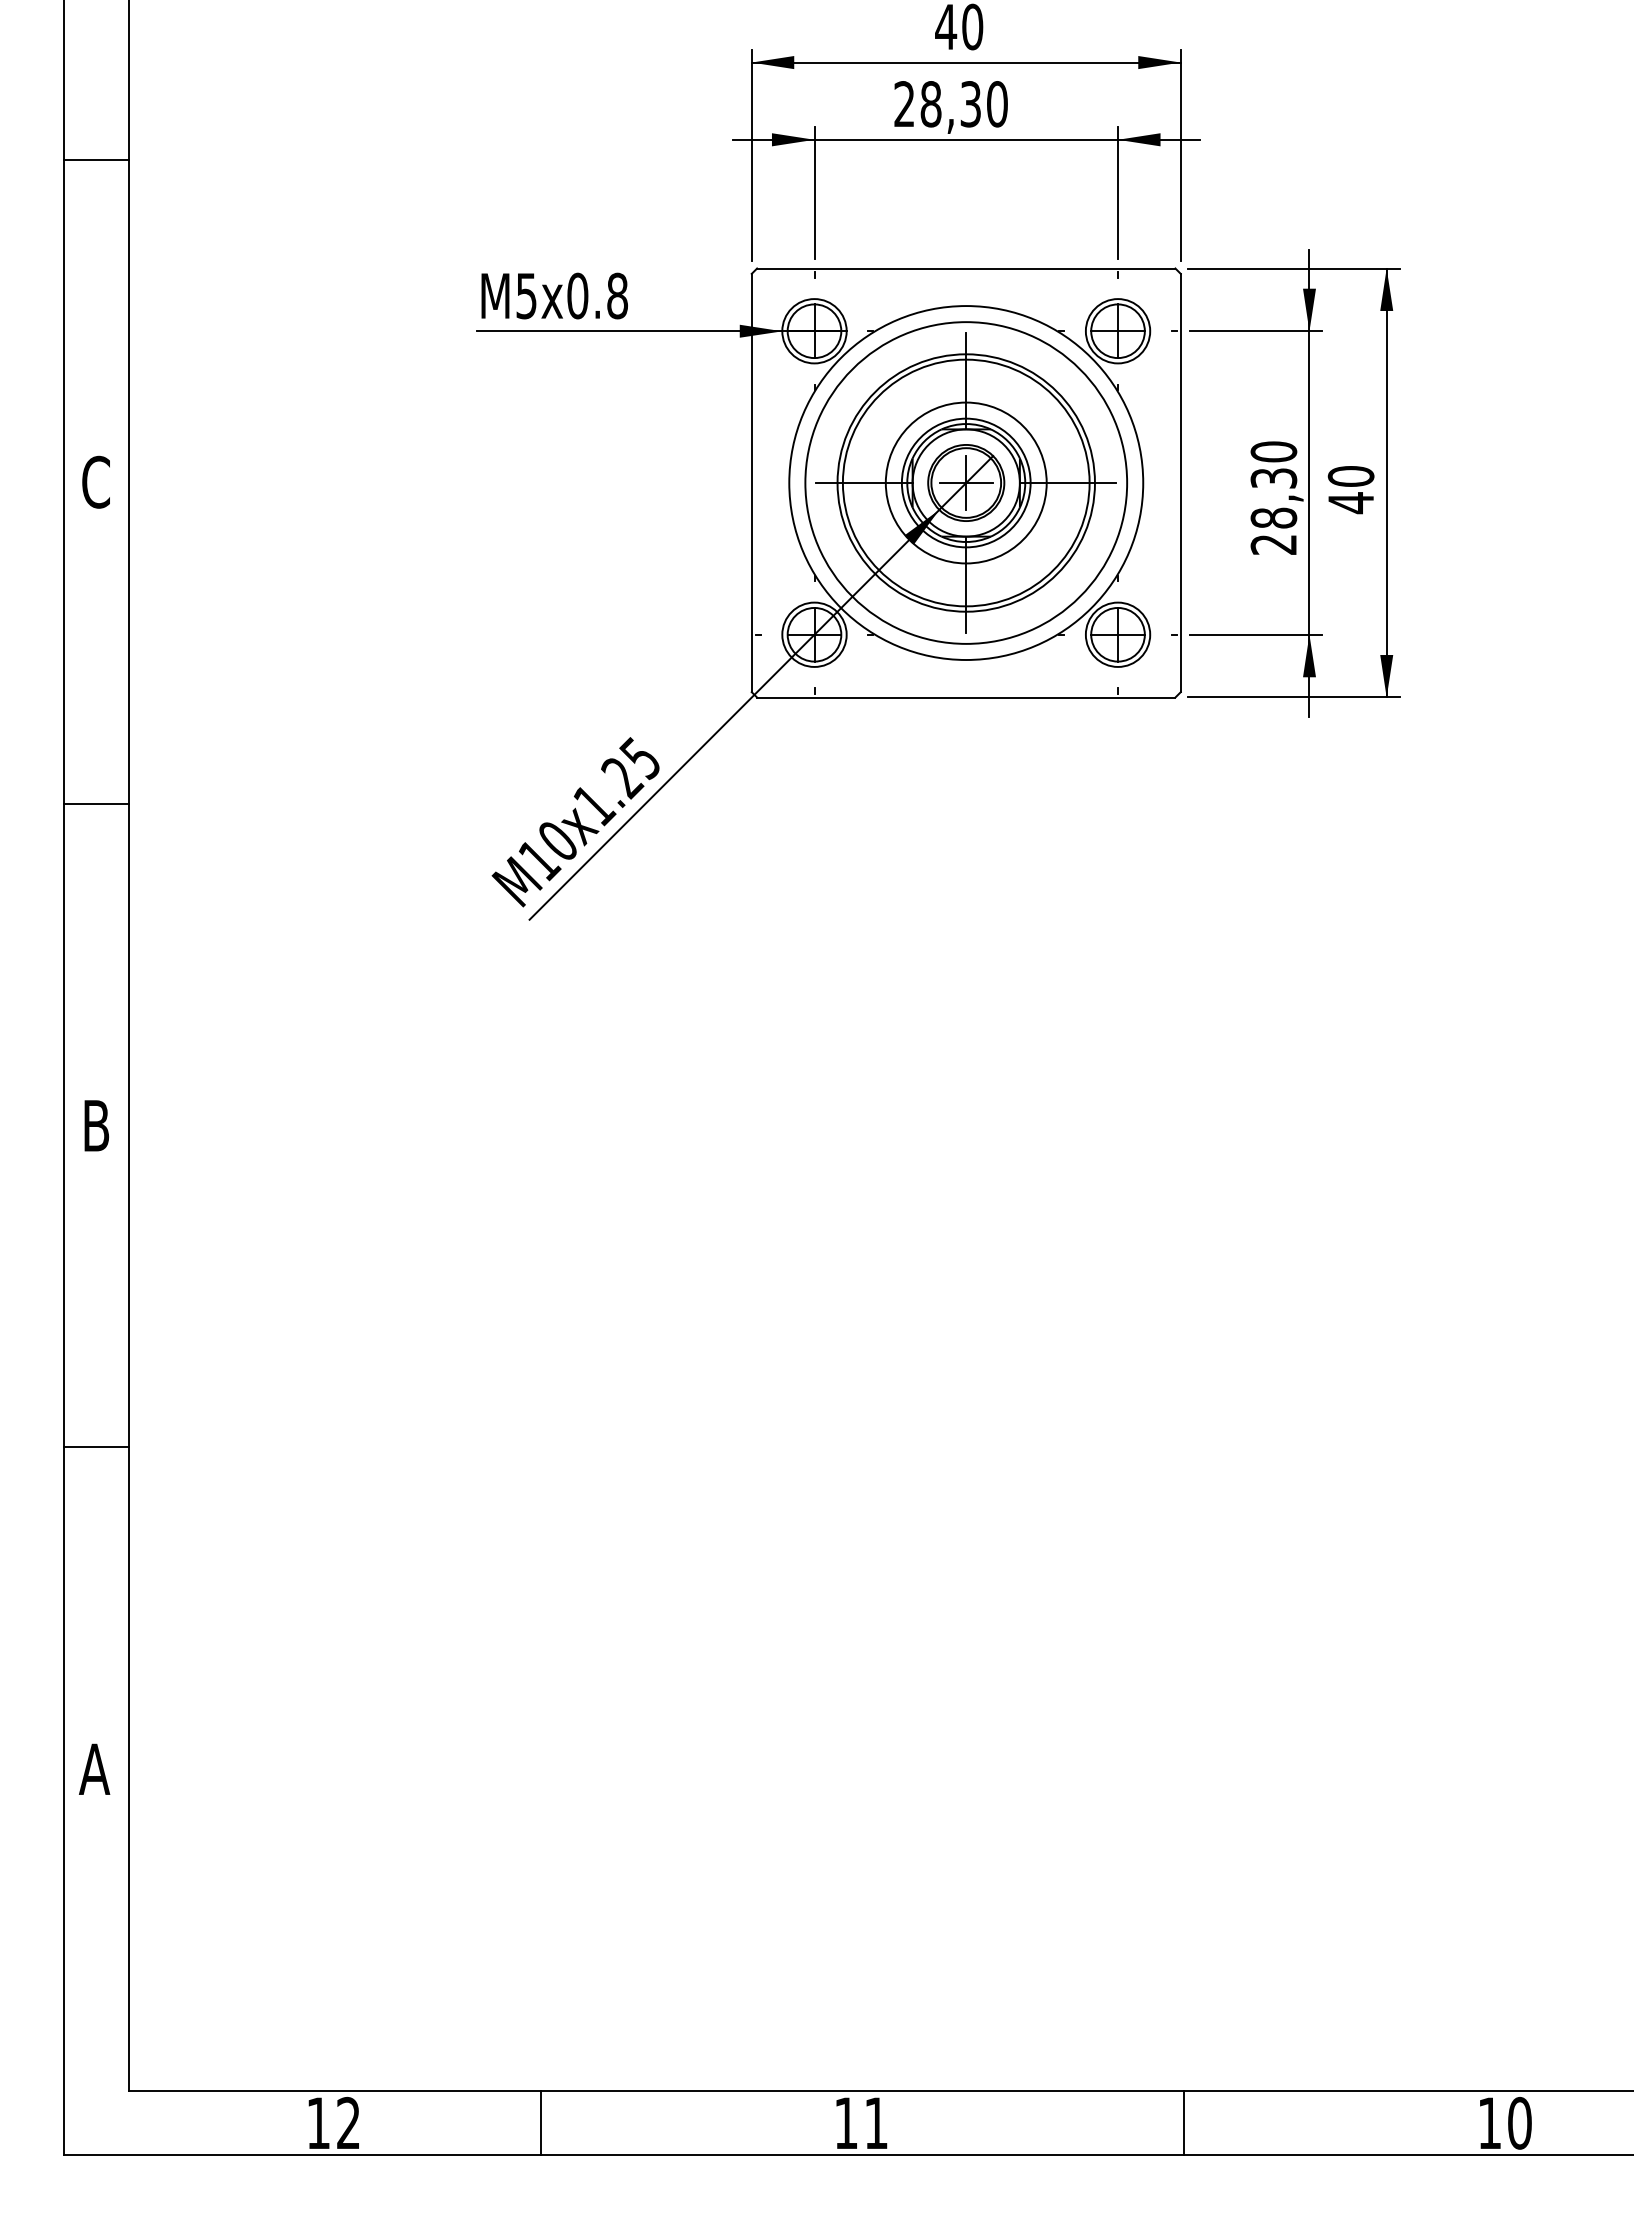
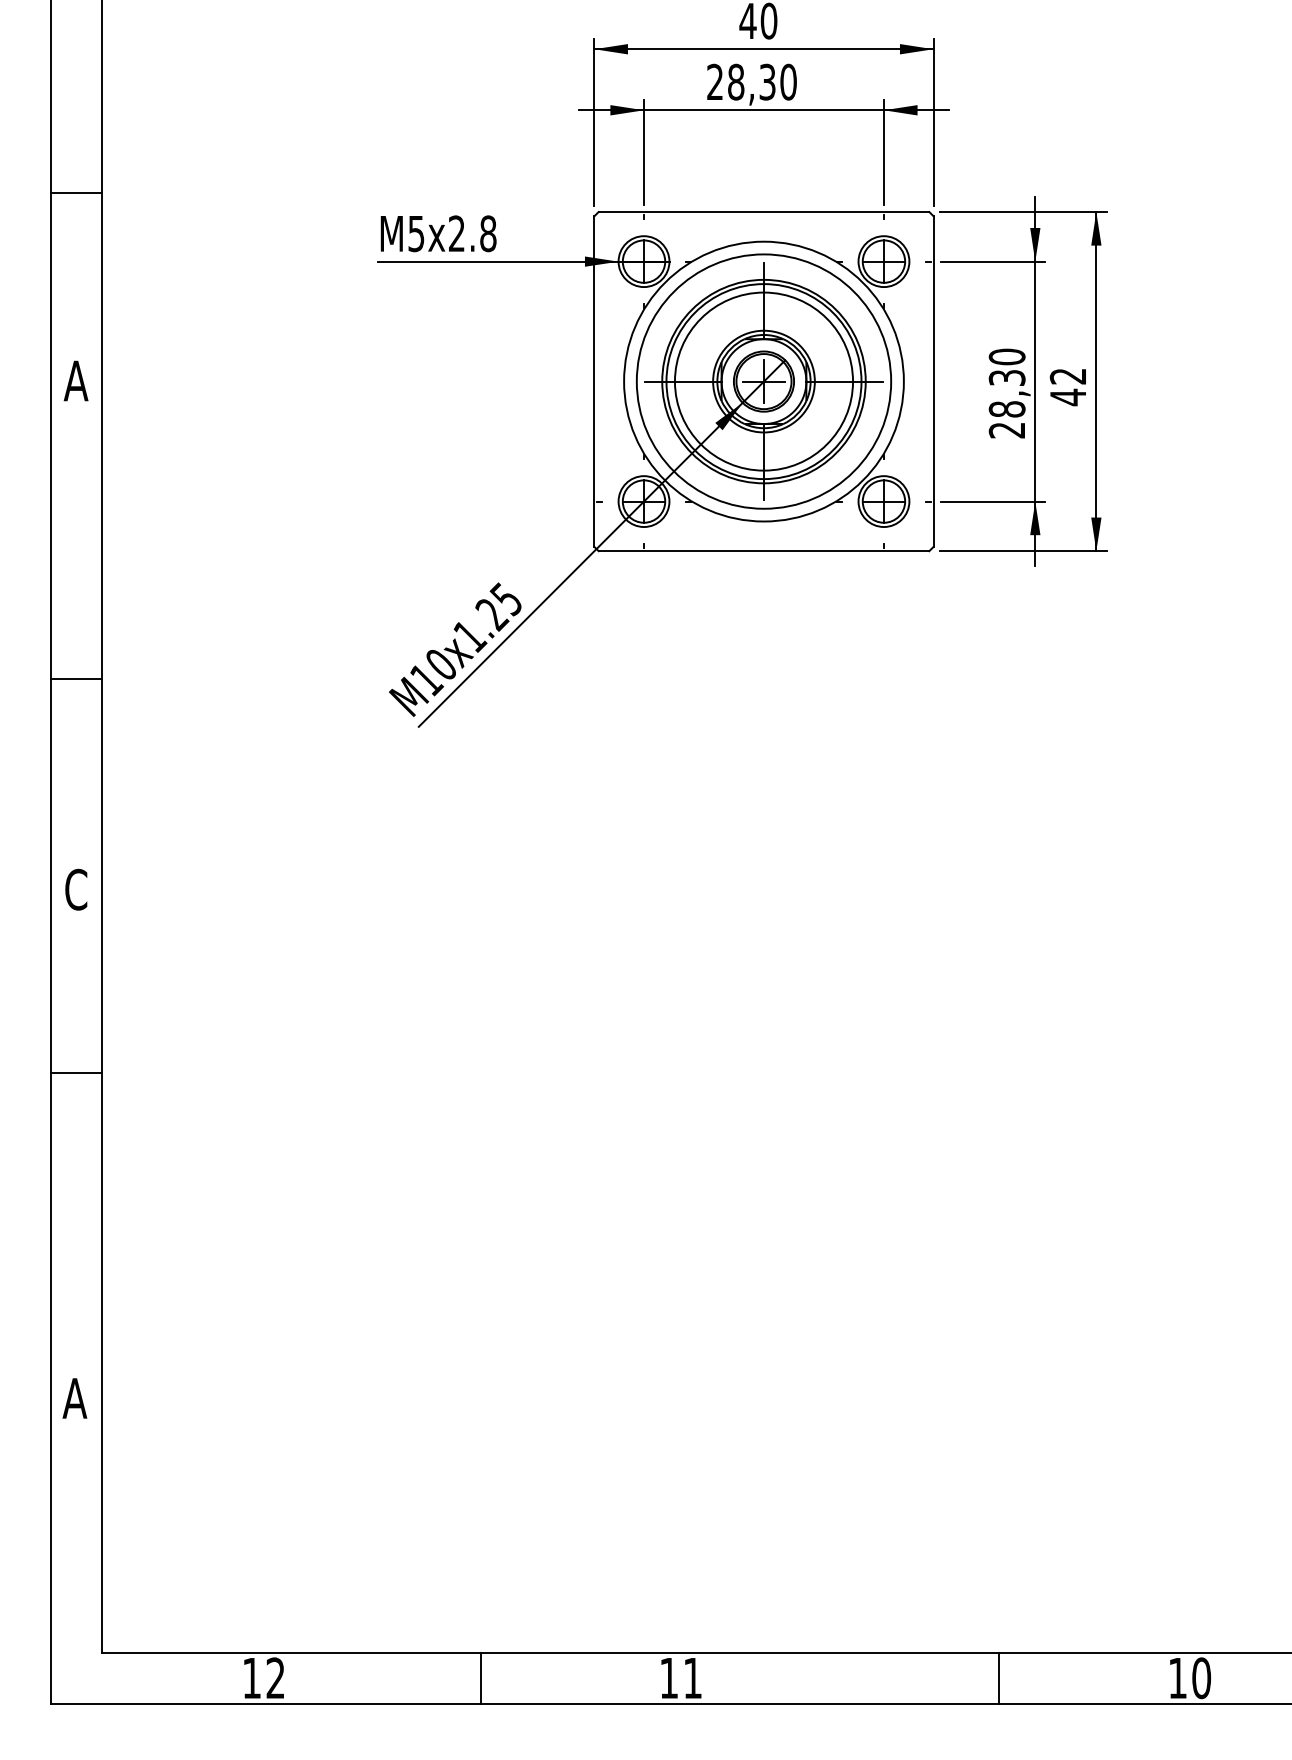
line: (96, 160) -> (76, 193), moved
text: (577, 295) -> (456, 233), M5x0.8 -> M5x2.8
text: (1350, 476) -> (1067, 376), 40 -> 42
text: (95, 481) -> (75, 380), C -> A
circle: (965, 482) -> (763, 381), size x1.4
line: (96, 803) -> (76, 678), moved
text: (96, 1125) -> (76, 889), B -> C
line: (96, 1447) -> (76, 1072), moved
line: (540, 2123) -> (480, 1678), moved
line: (1184, 2123) -> (998, 1678), moved

